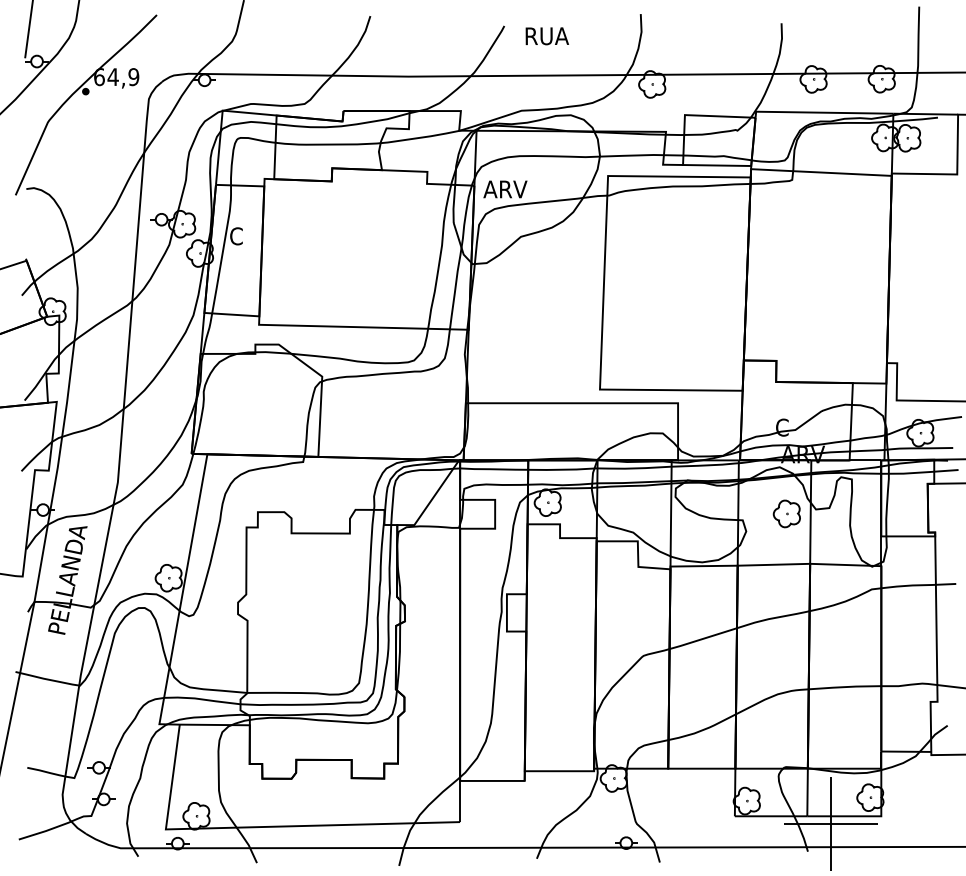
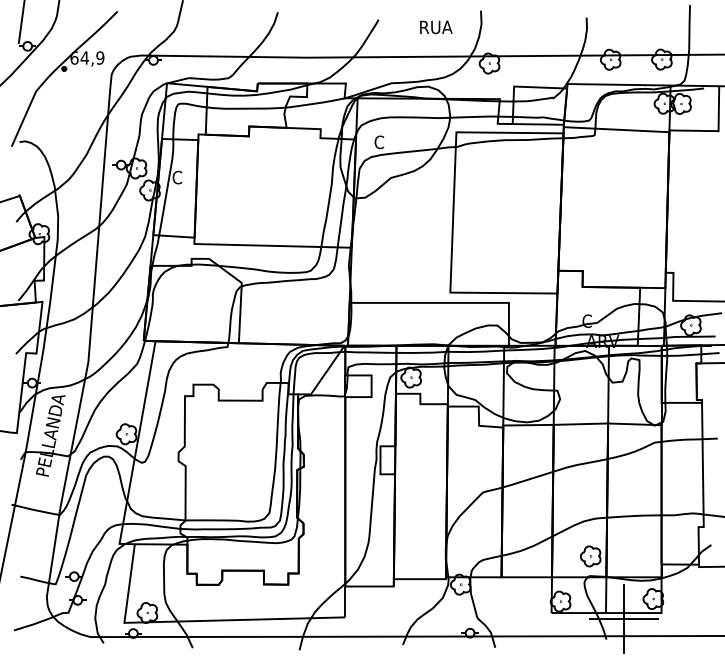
text: (546, 36) -> (435, 27), moved
text: (505, 189) -> (379, 142), ARV -> C
part: (786, 513) -> (590, 556), moved

